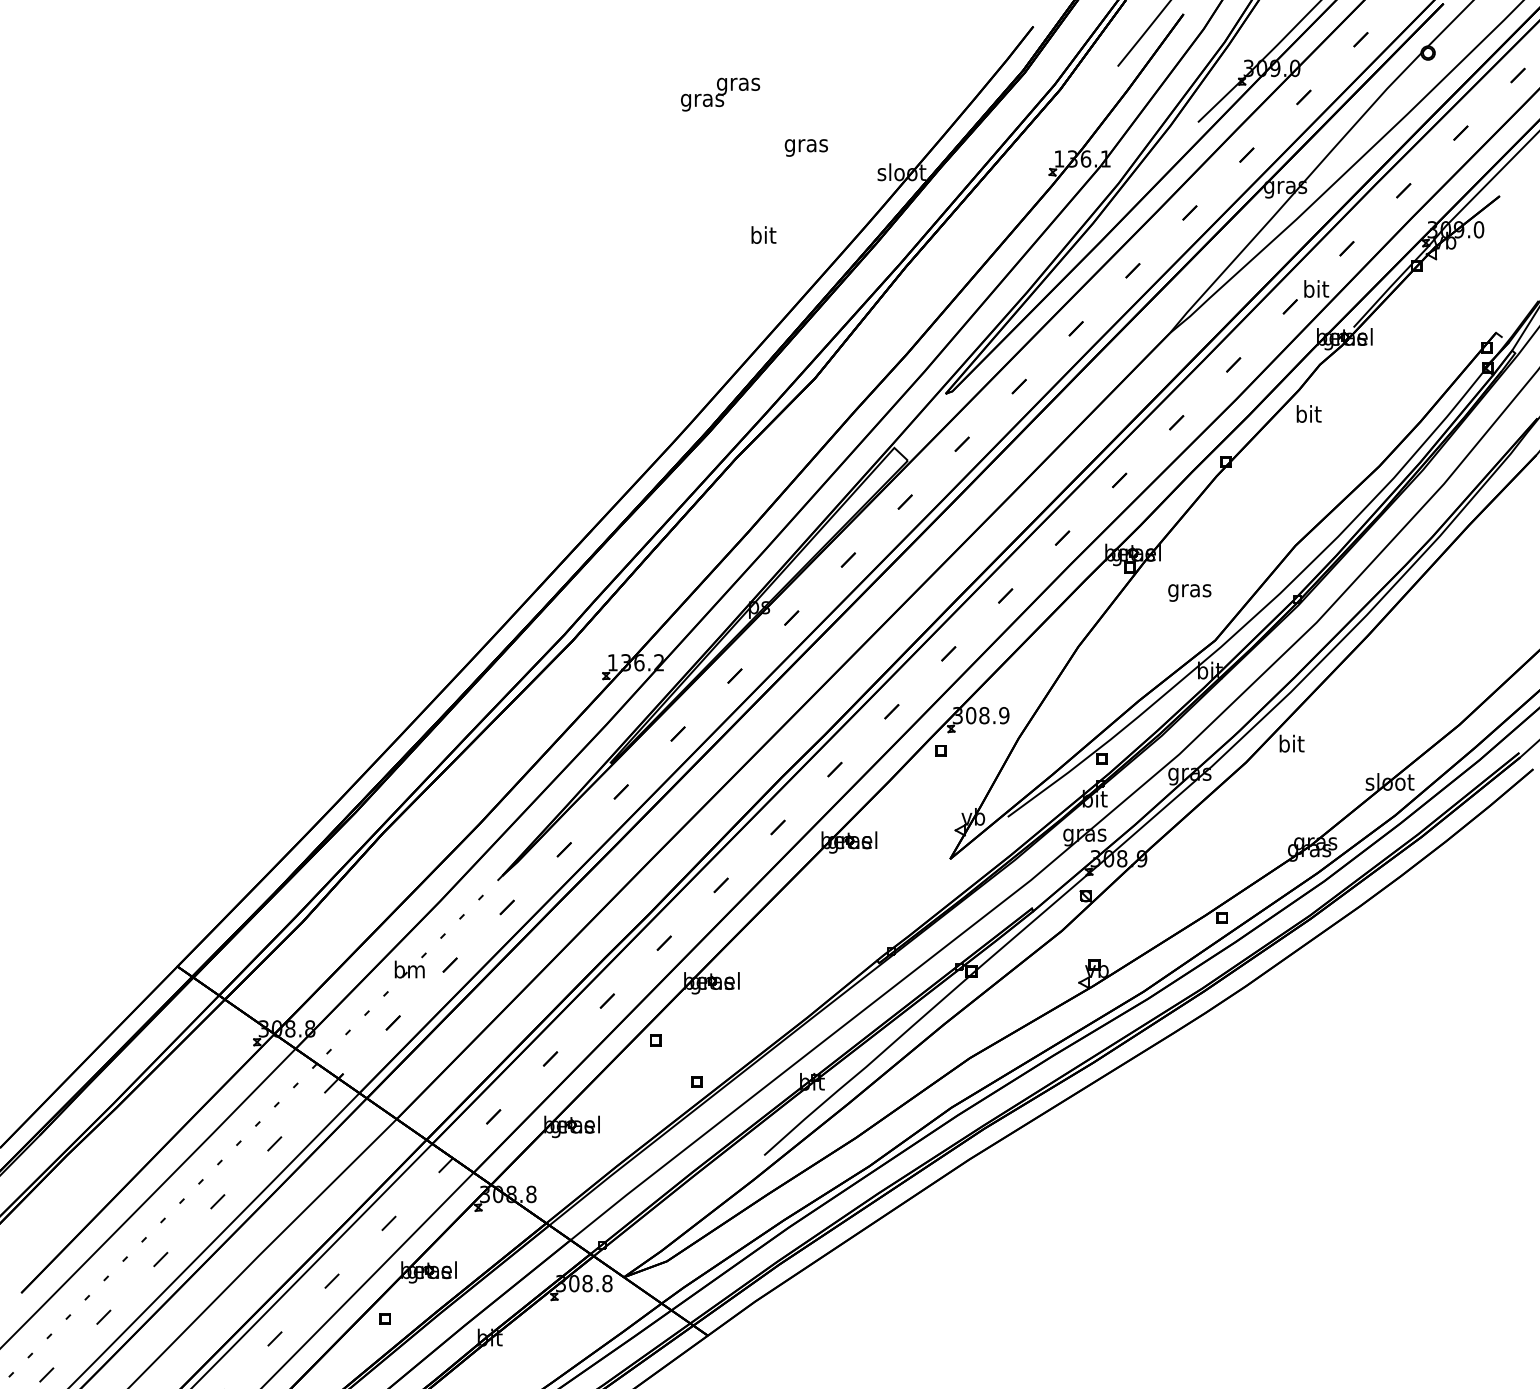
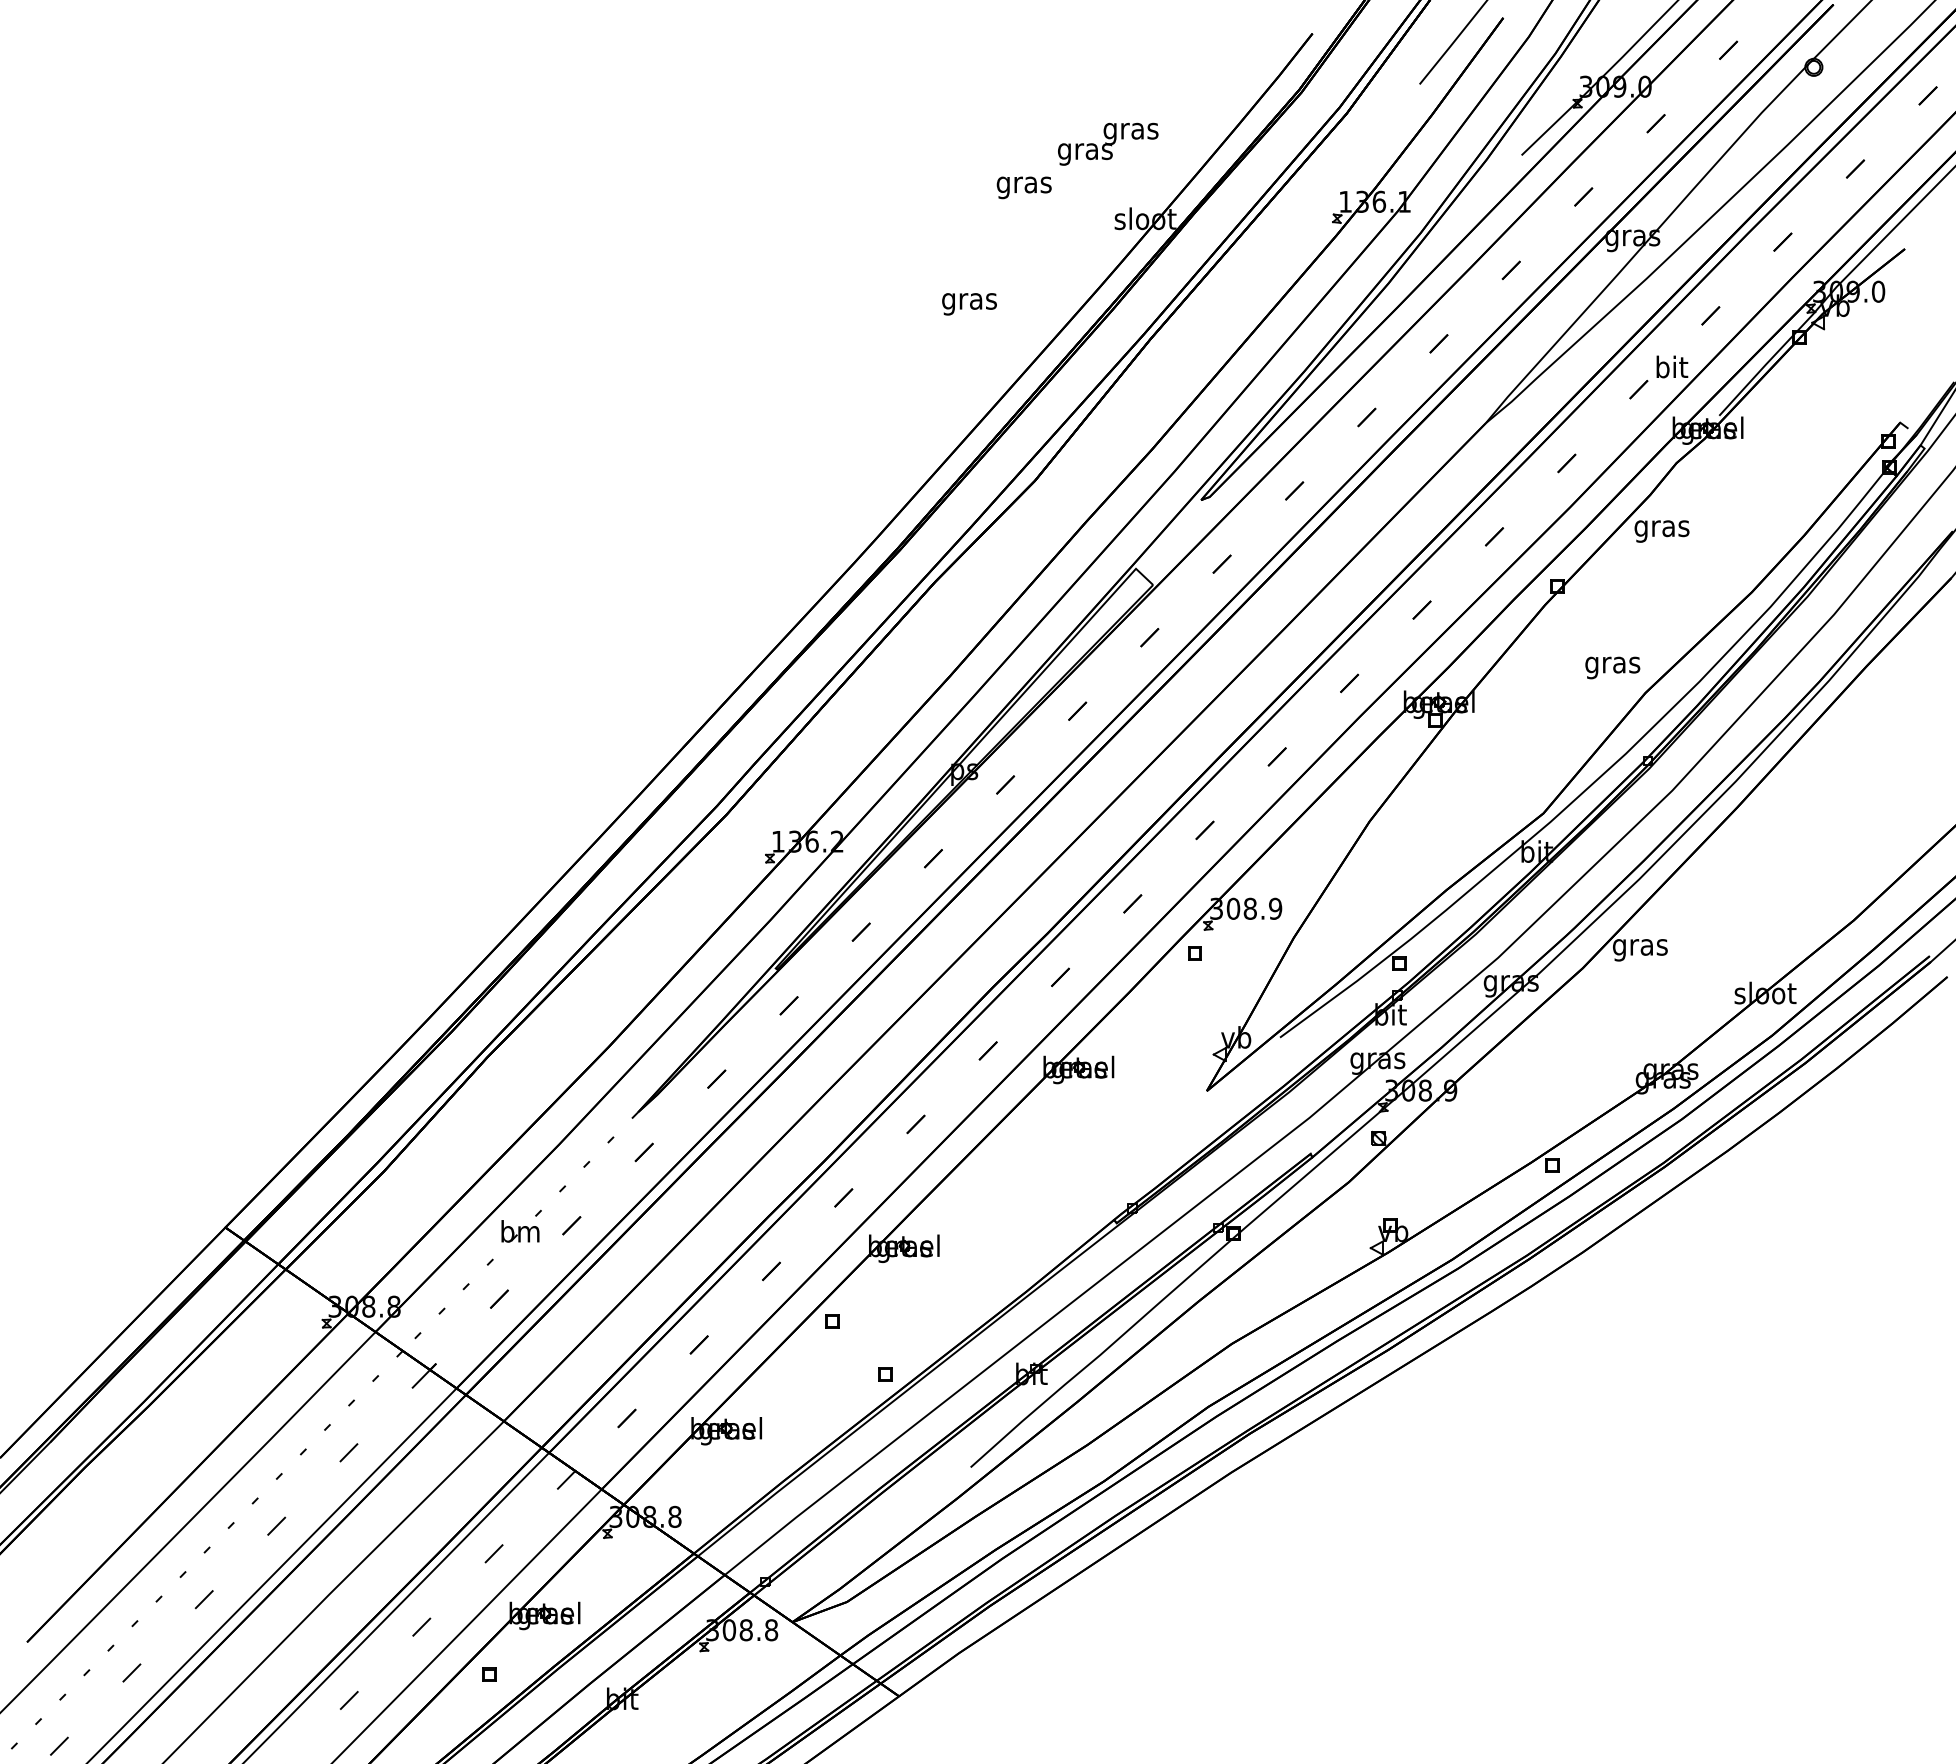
text: (720, 94) -> (1108, 144), moved
text: (762, 237) -> (968, 301), bit -> gras
text: (1308, 416) -> (1661, 528), bit -> gras
text: (1189, 592) -> (1612, 667), moved
text: (1291, 745) -> (1640, 946), bit -> gras

